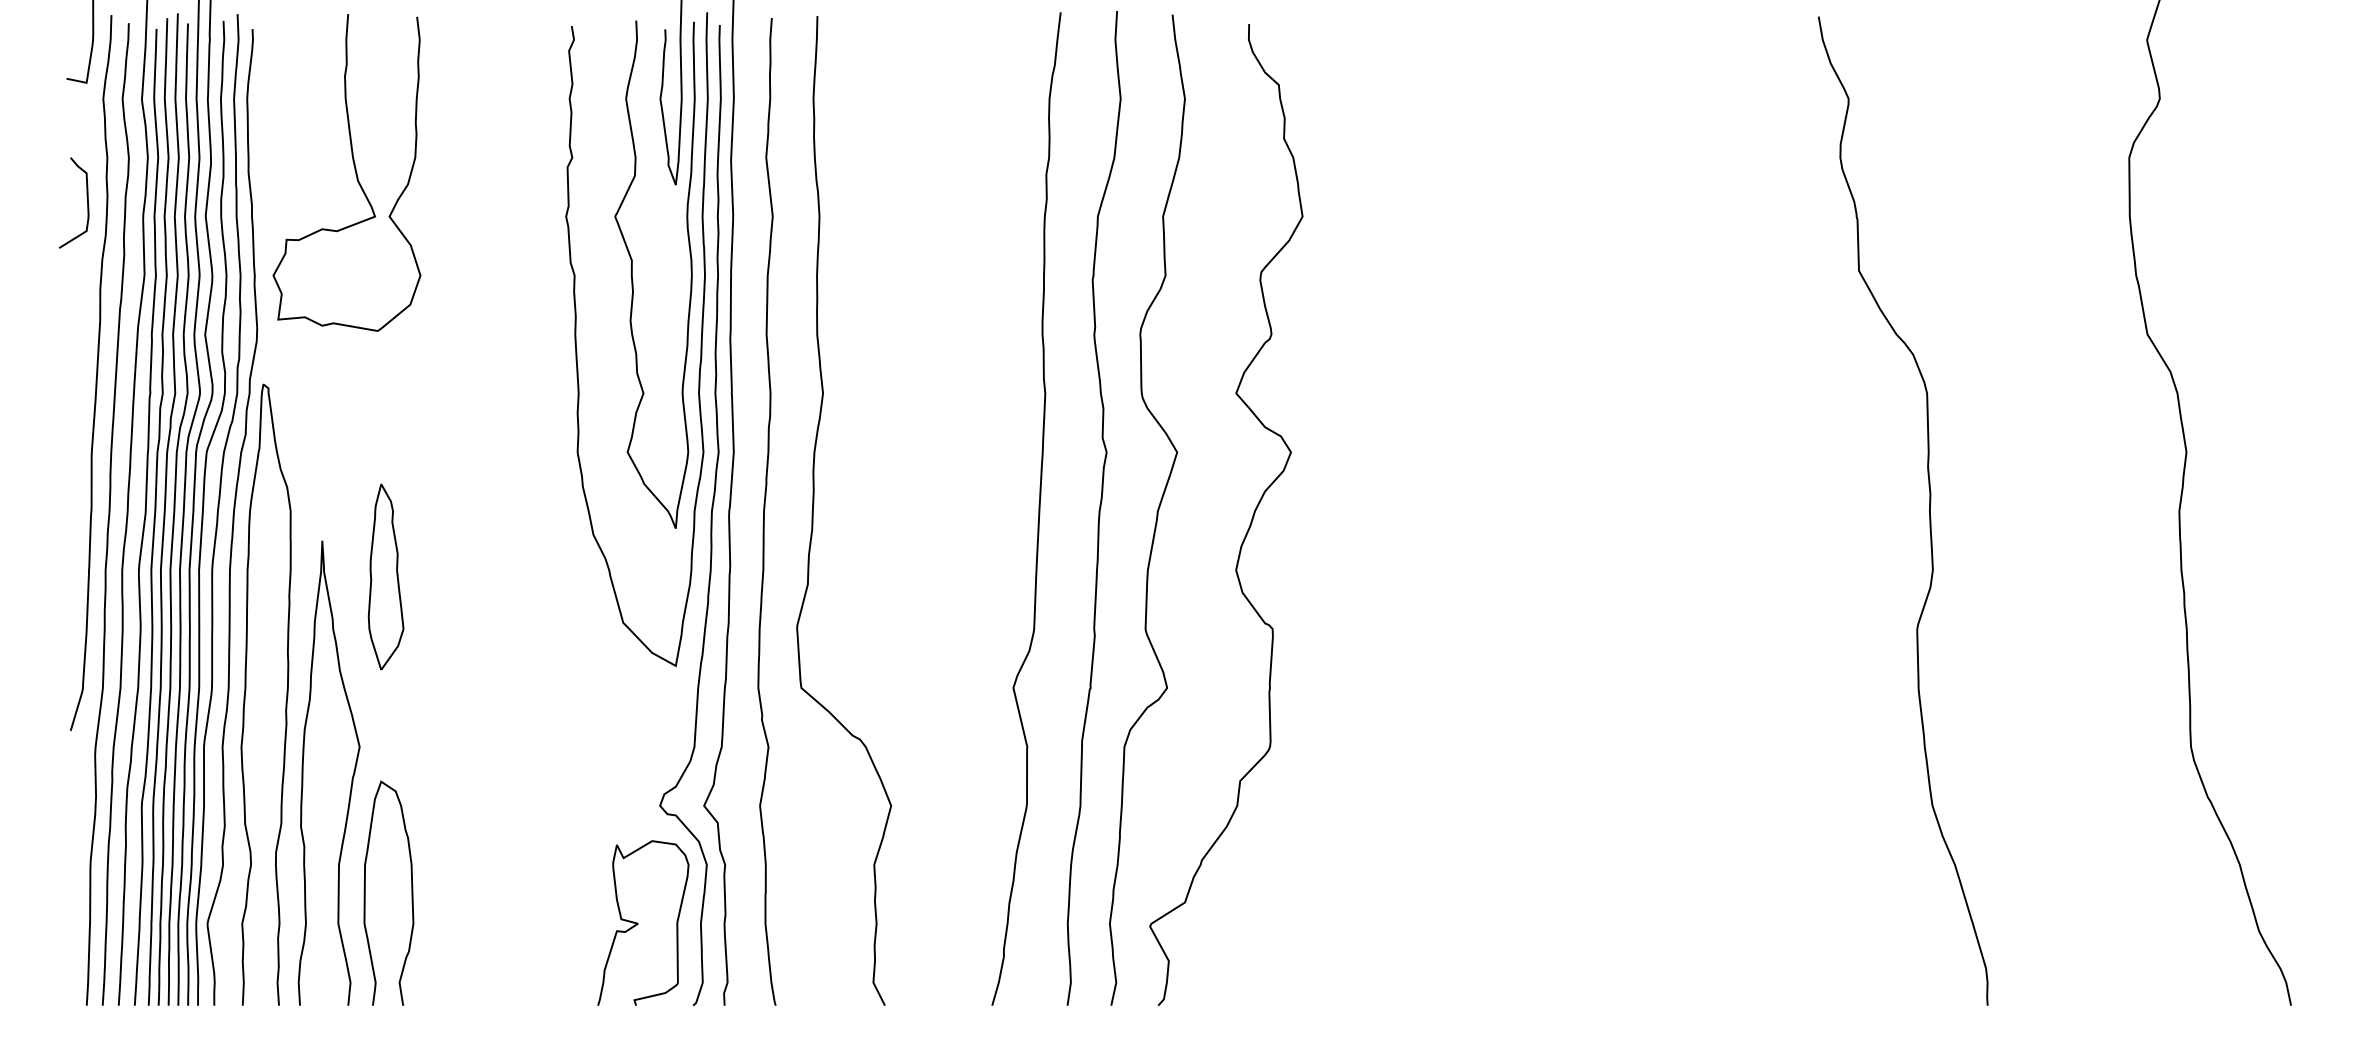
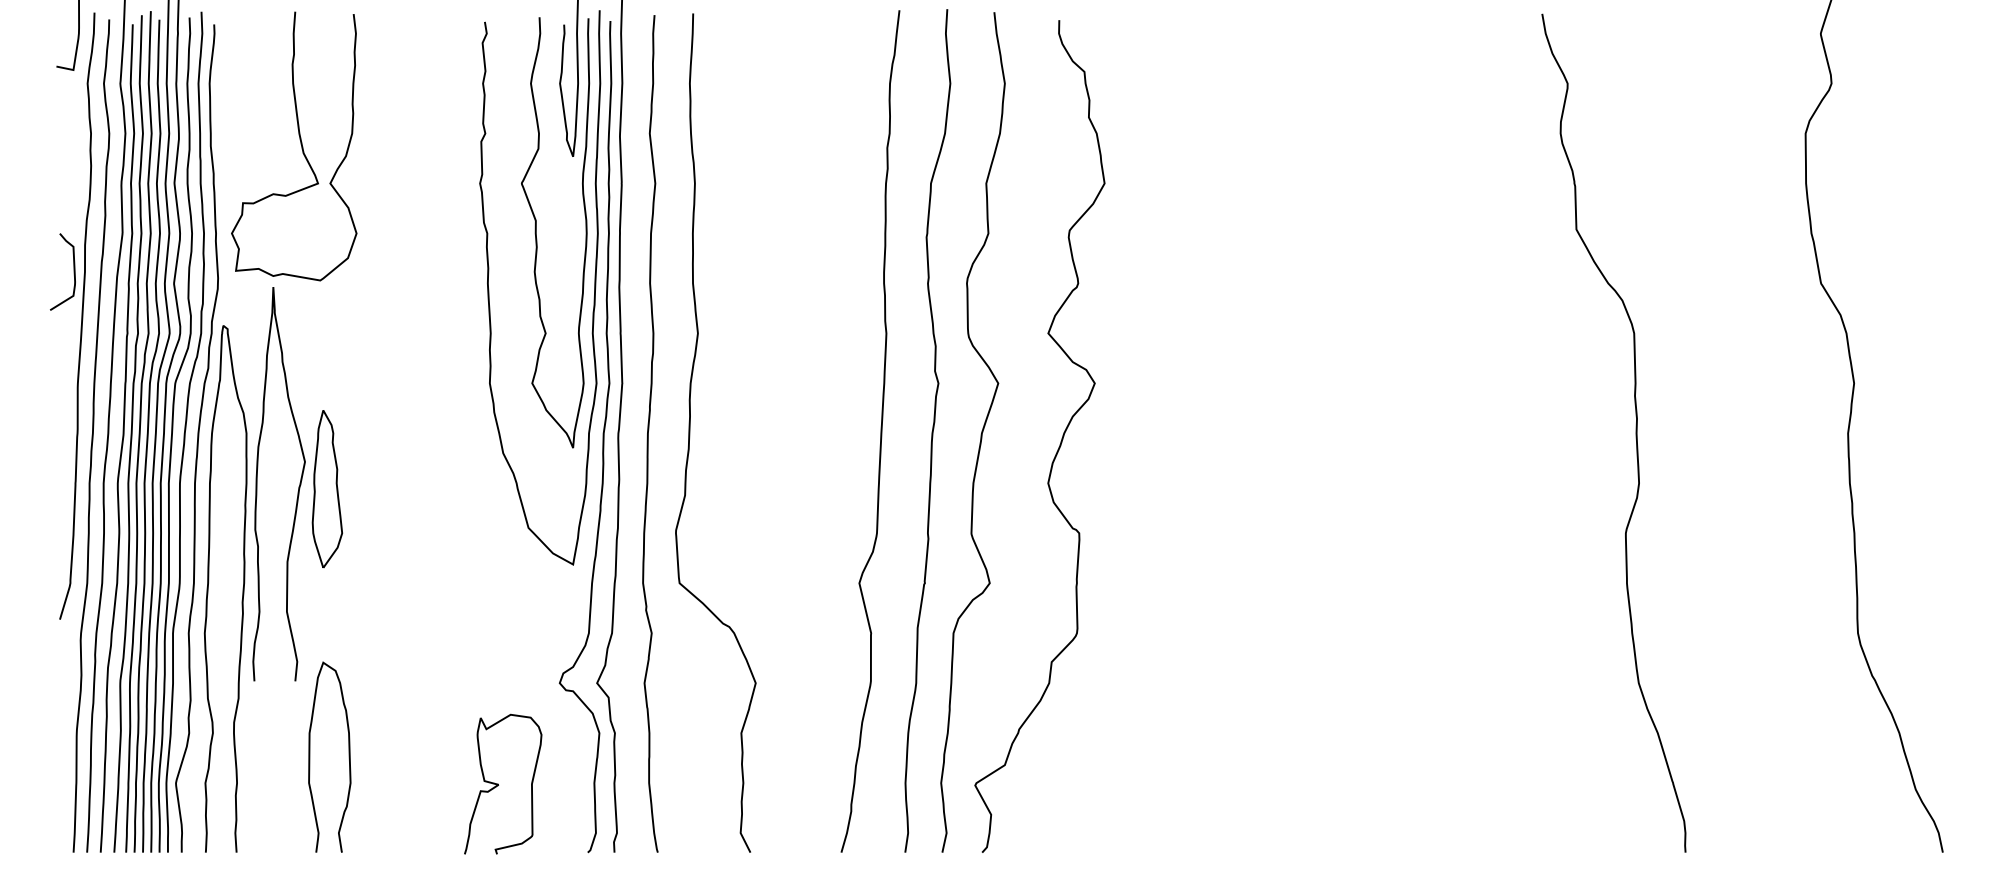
curve: (86, 198) -> (73, 268), moved
curve: (351, 778) -> (298, 488), moved
curve: (638, 923) -> (499, 784), moved

